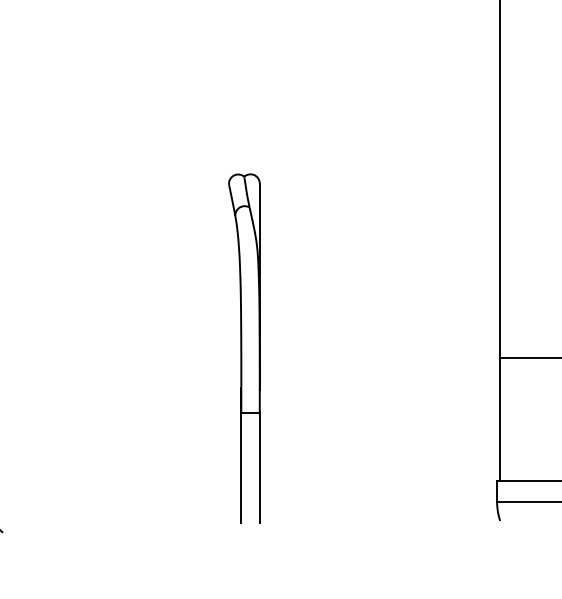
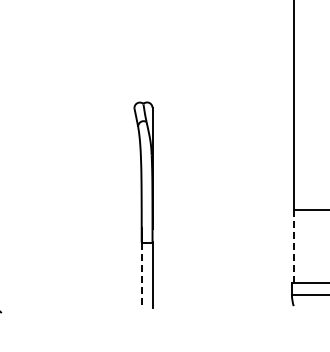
line: (499, 419) -> (293, 246), solid -> dashed
line: (240, 468) -> (141, 275), solid -> dashed

